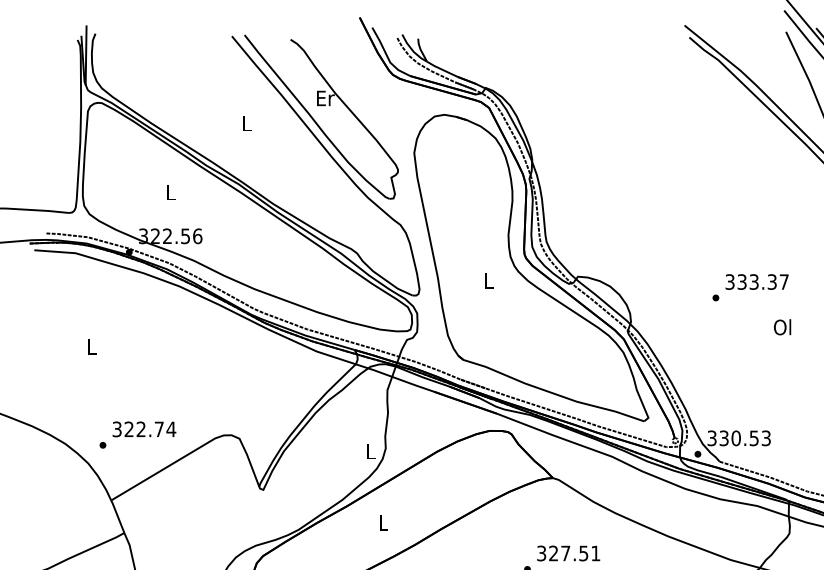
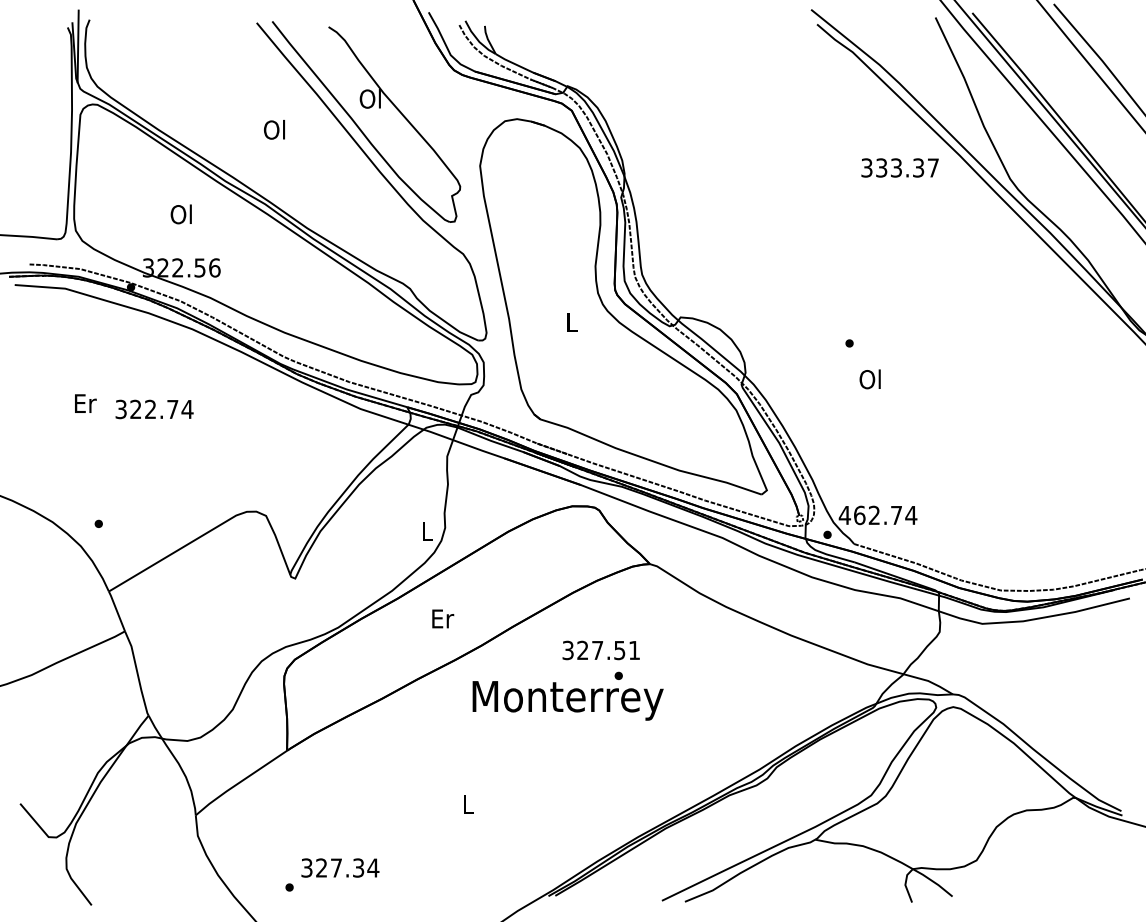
text: (324, 97) -> (370, 98), Er -> Ol
text: (246, 123) -> (274, 129), L -> Ol
text: (169, 192) -> (180, 214), L -> Ol
text: (756, 281) -> (899, 167), moved
text: (781, 327) -> (869, 379), moved
text: (92, 346) -> (85, 403), L -> Er
text: (144, 429) -> (154, 409), moved
text: (738, 438) -> (877, 515), 330.53 -> 462.74
text: (384, 522) -> (443, 618), L -> Er
text: (568, 553) -> (600, 650), moved

